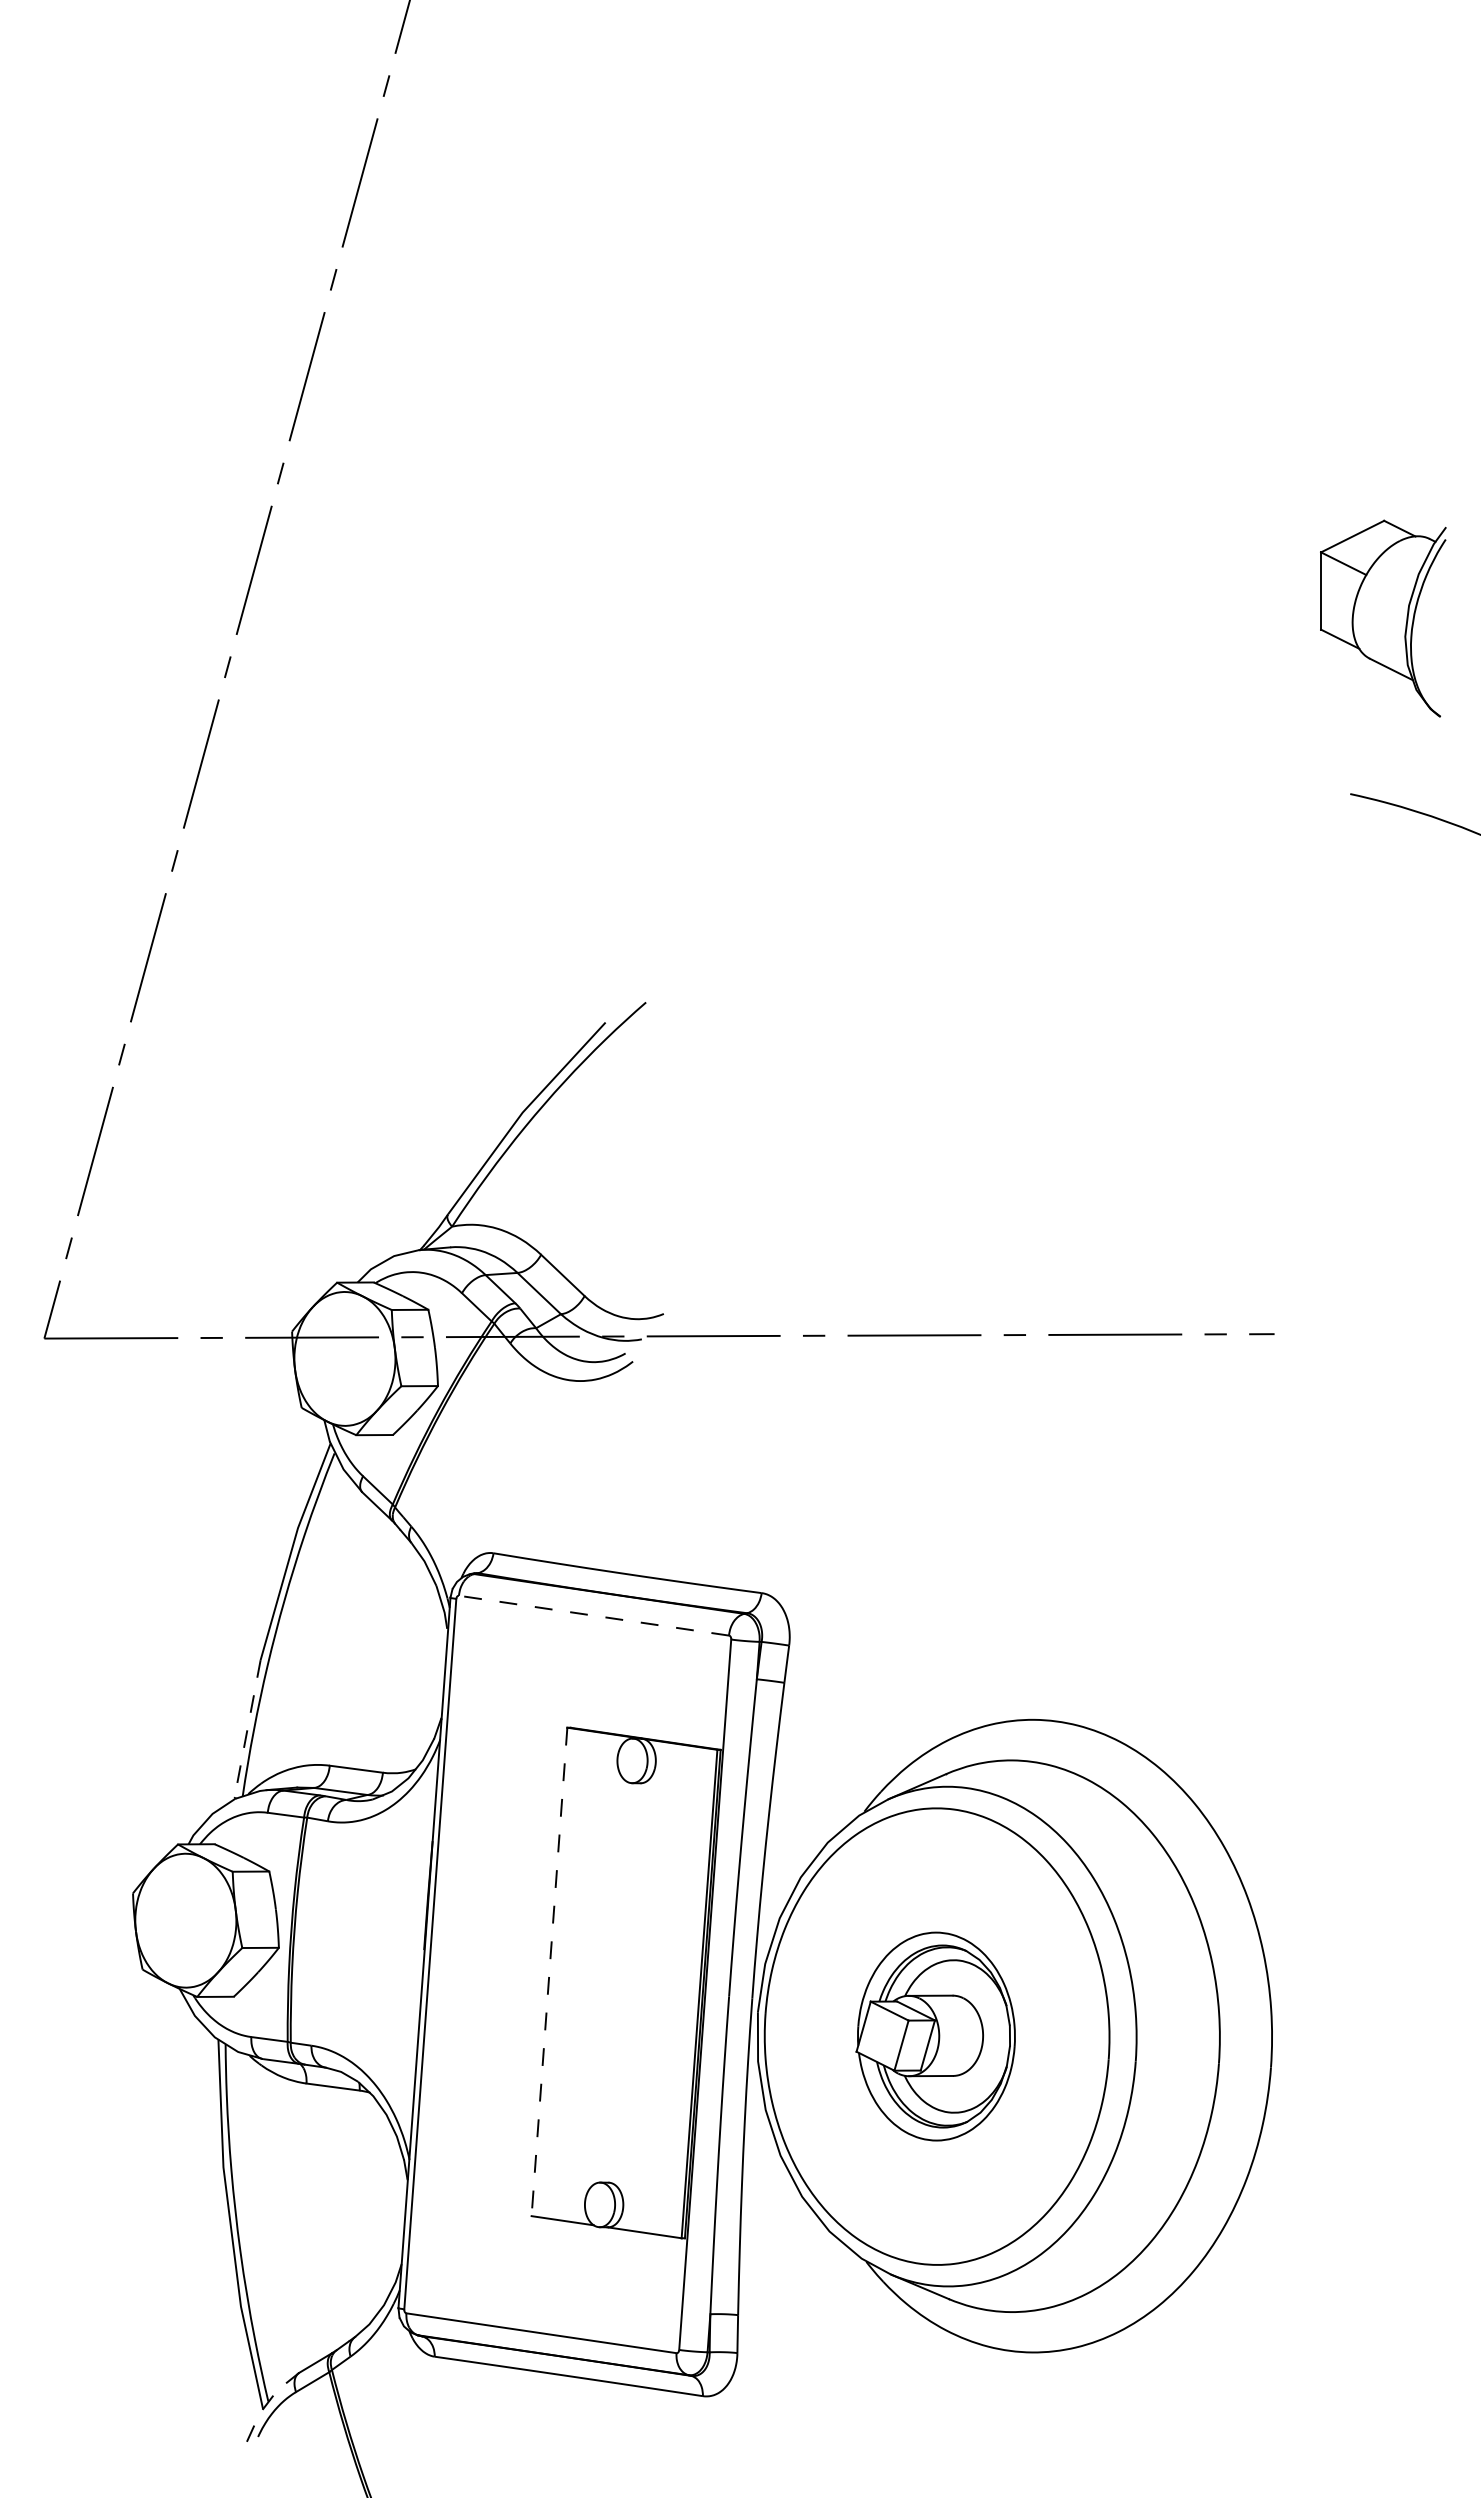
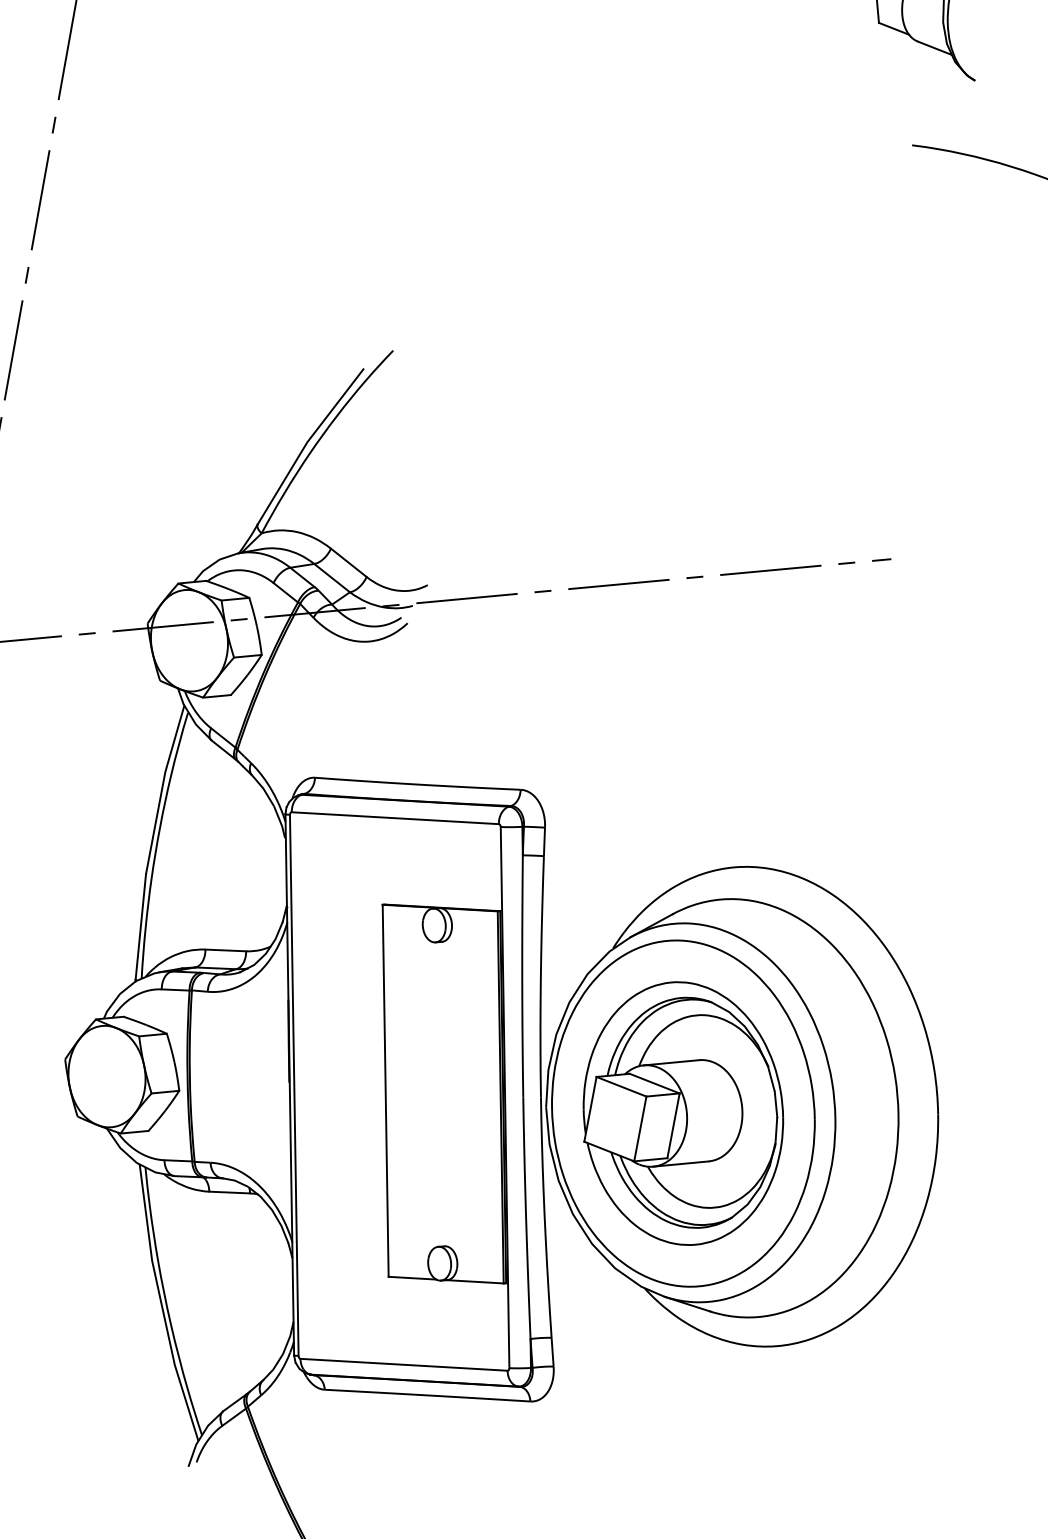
line: (593, 1615) -> (394, 818), dashed -> solid
line: (247, 1729) -> (140, 927), dashed -> solid
line: (549, 1971) -> (385, 1090), dashed -> solid
part: (935, 2036) -> (682, 1113), size x1.67
line: (267, 2403) -> (201, 1436), dashed -> solid

